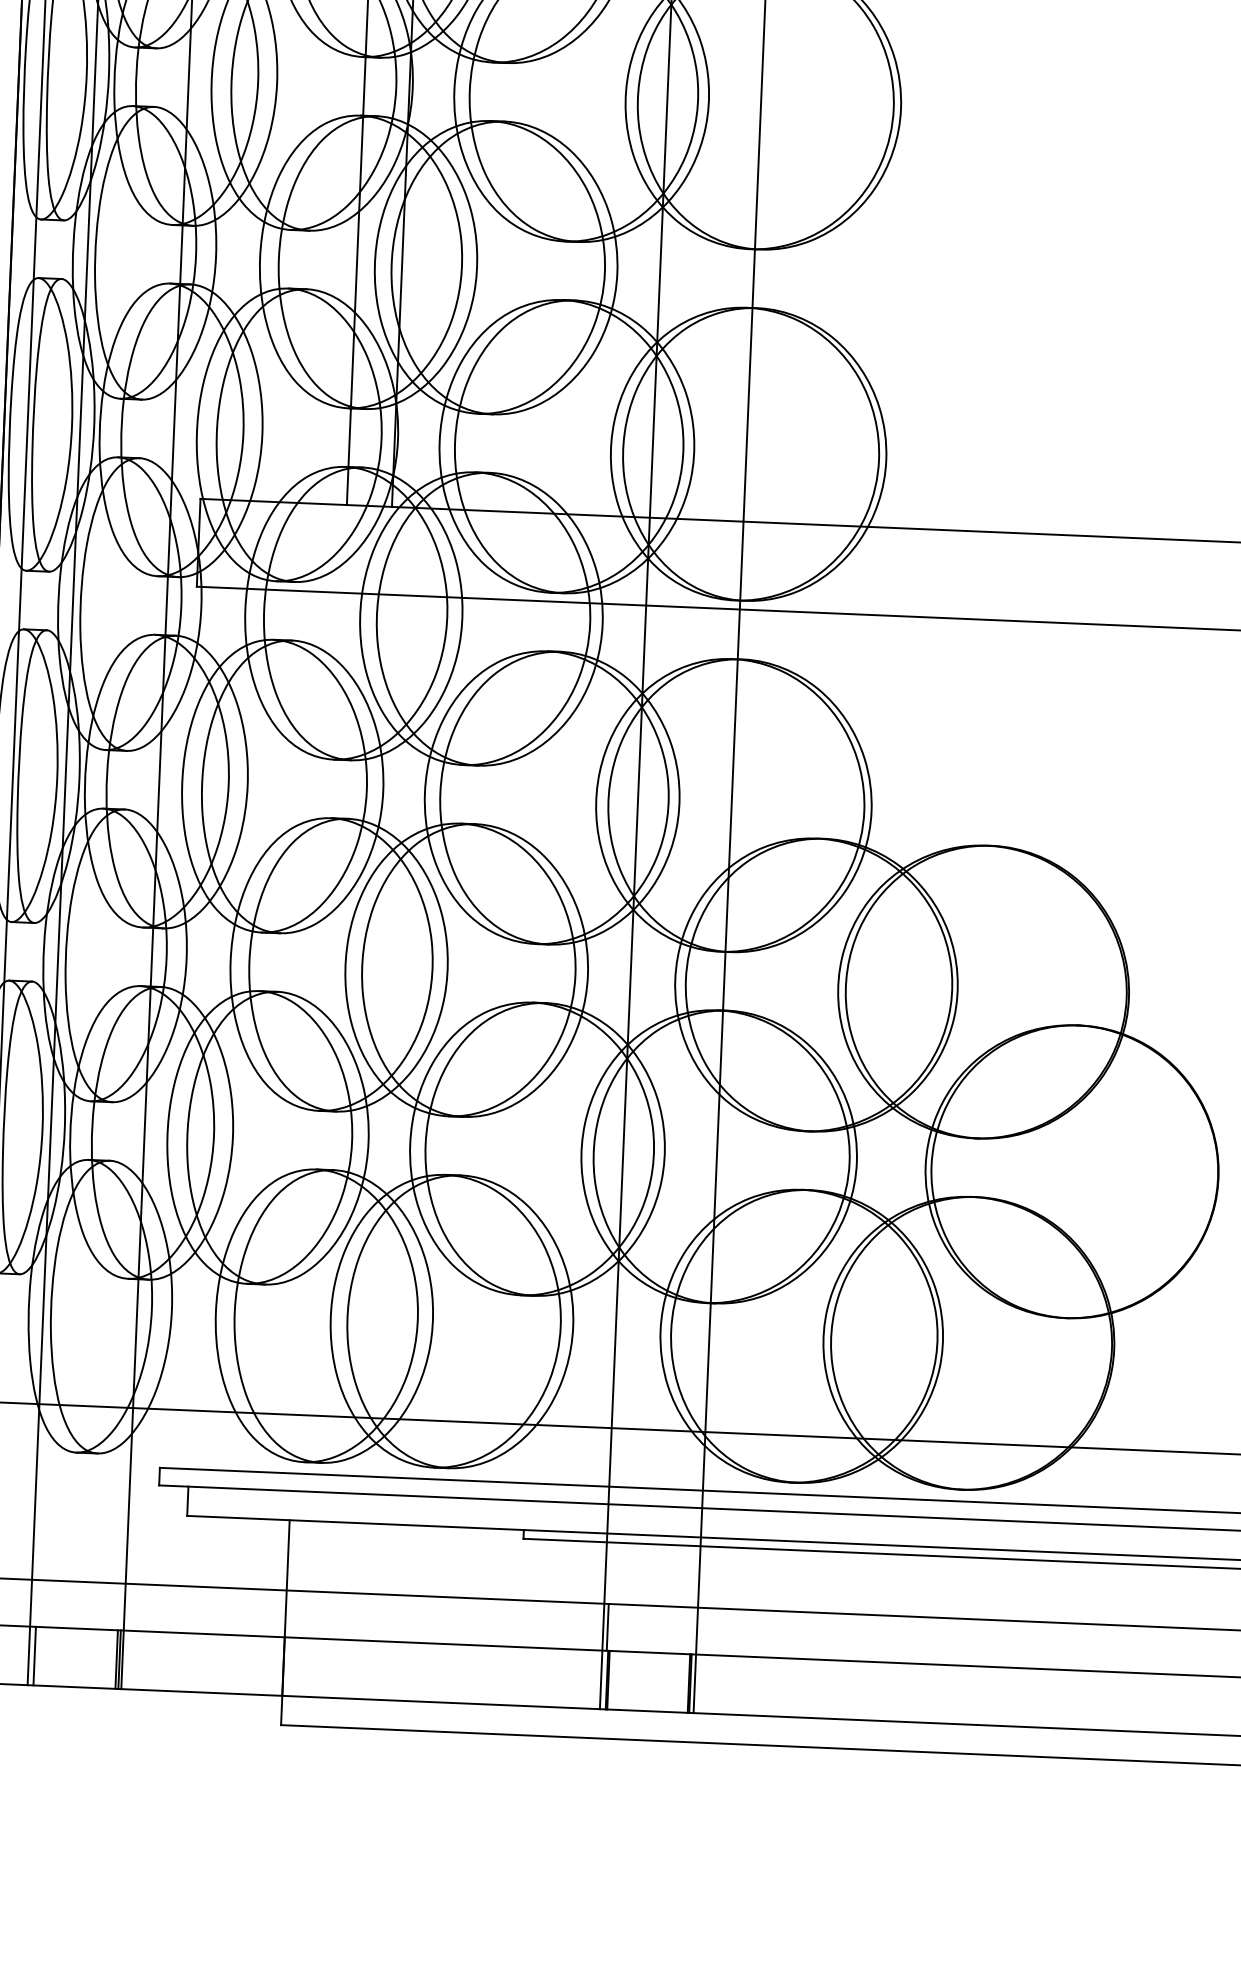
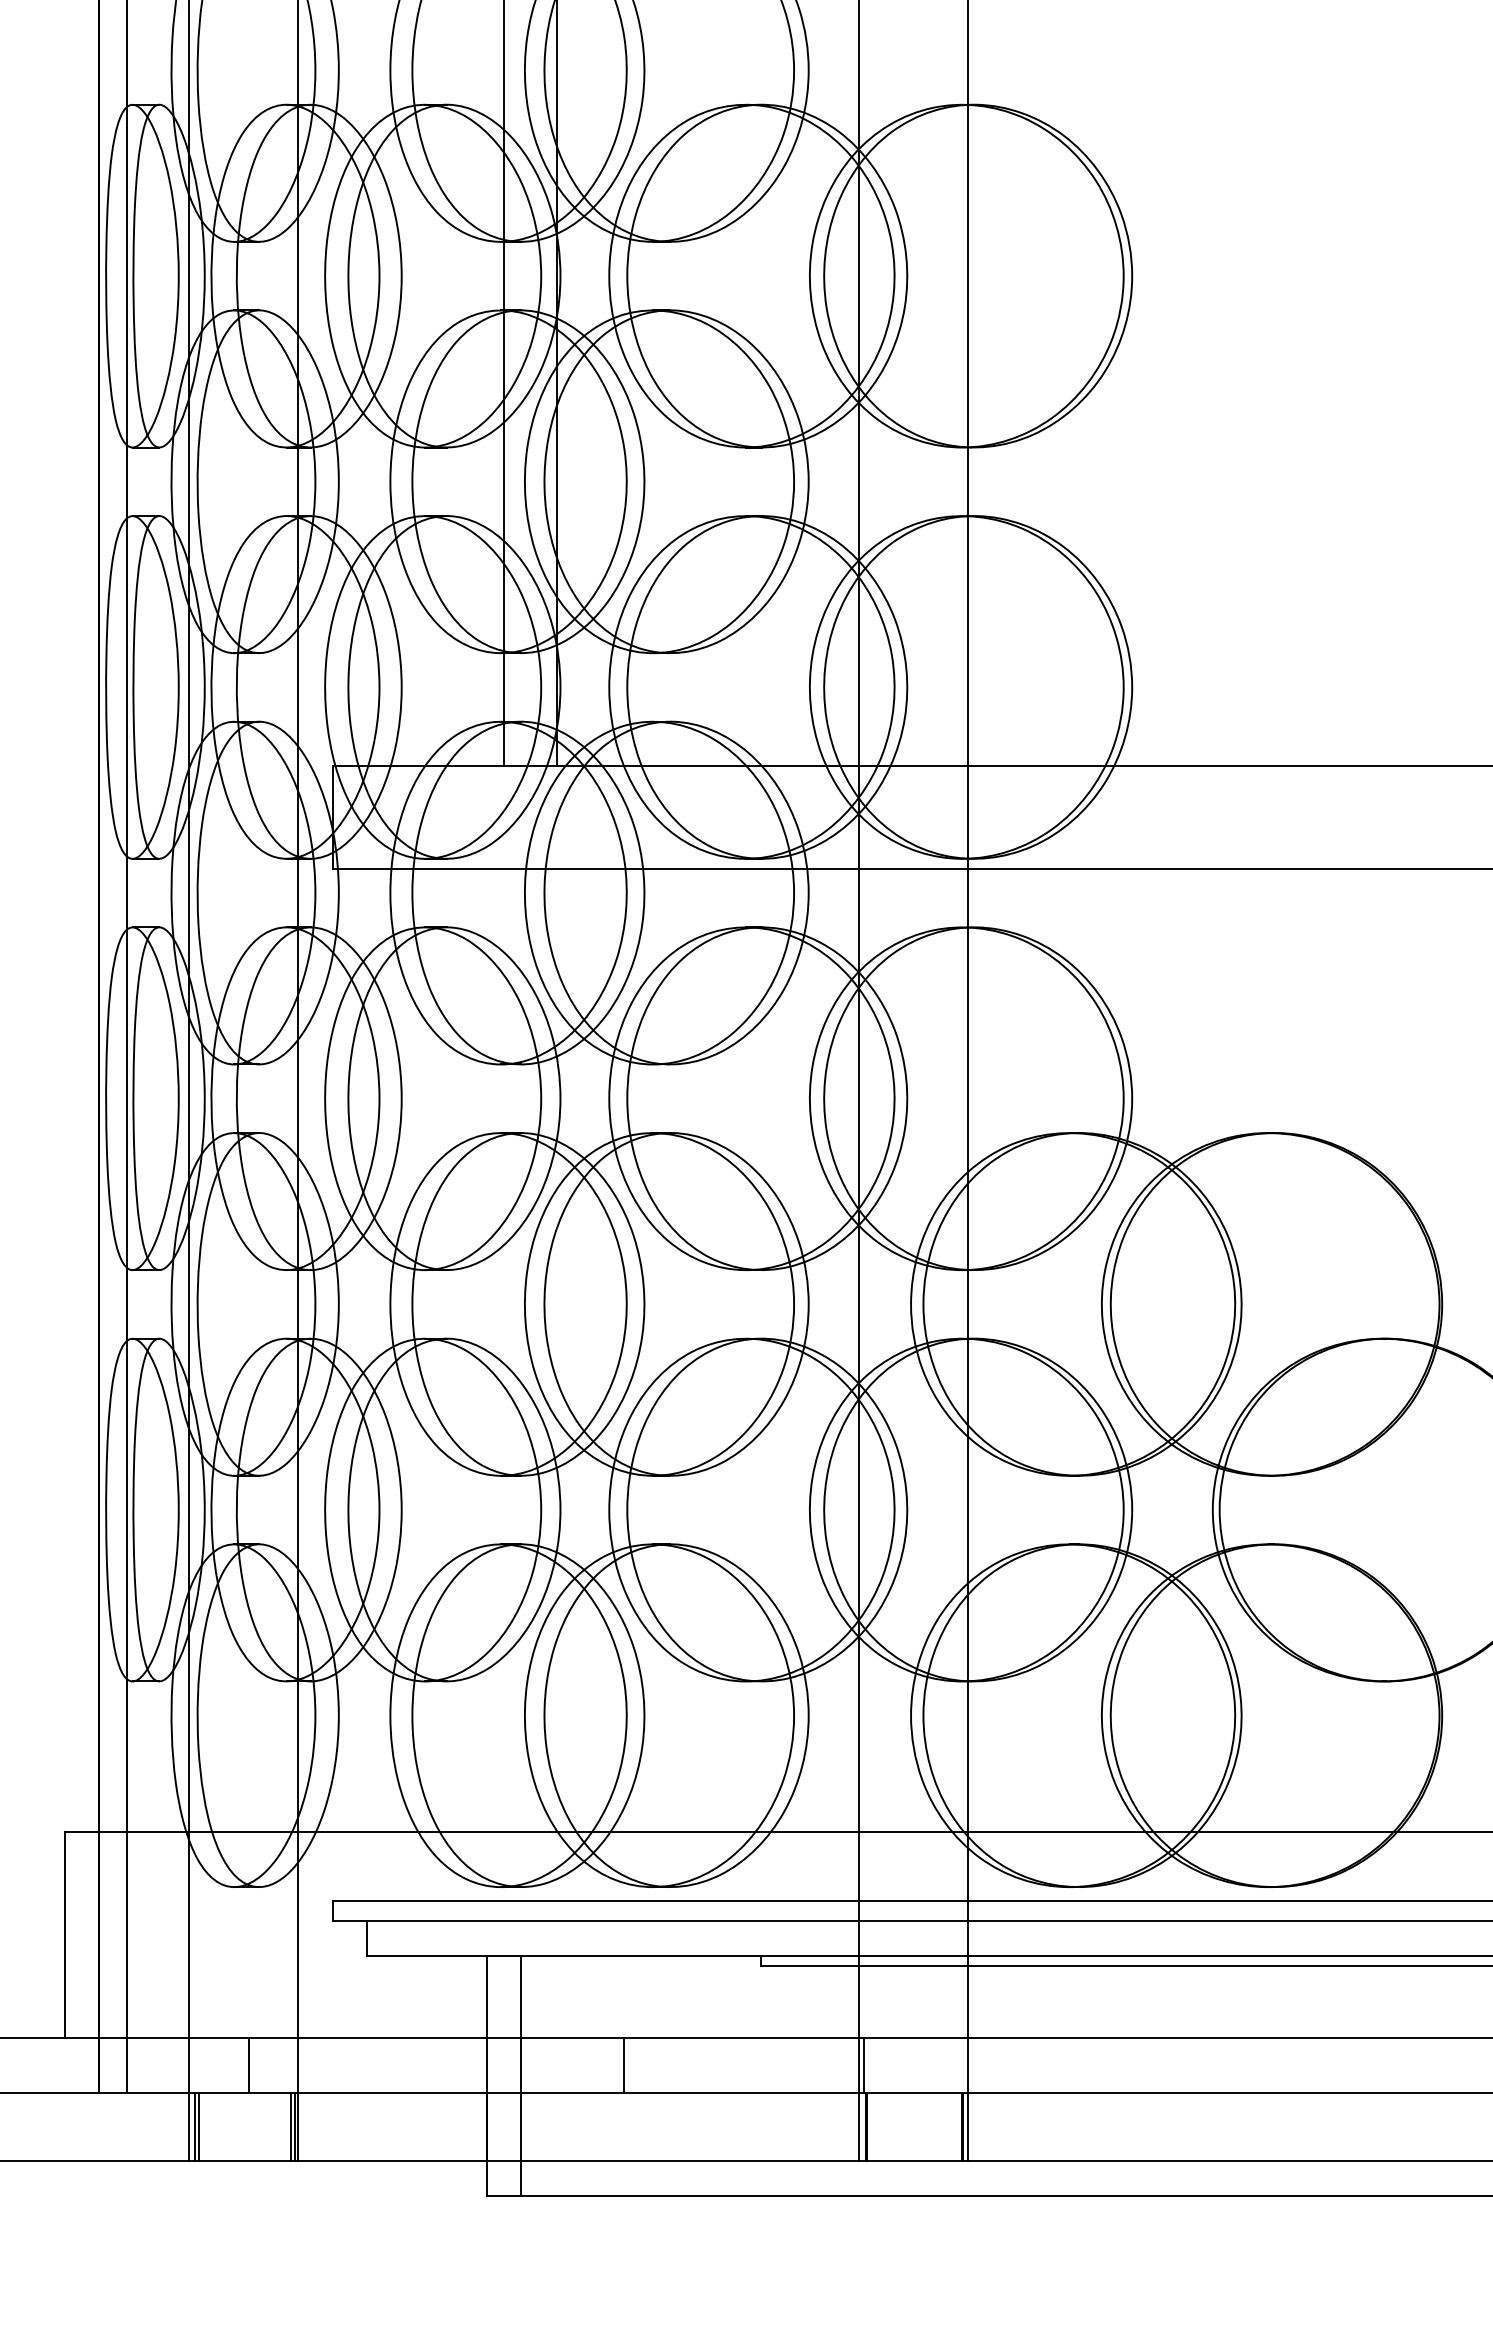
line: (83, 1604) -> (249, 2064), added
line: (402, 1618) -> (623, 2064), added
line: (315, 1623) -> (521, 2075), added
line: (37, 1655) -> (198, 2126), added

